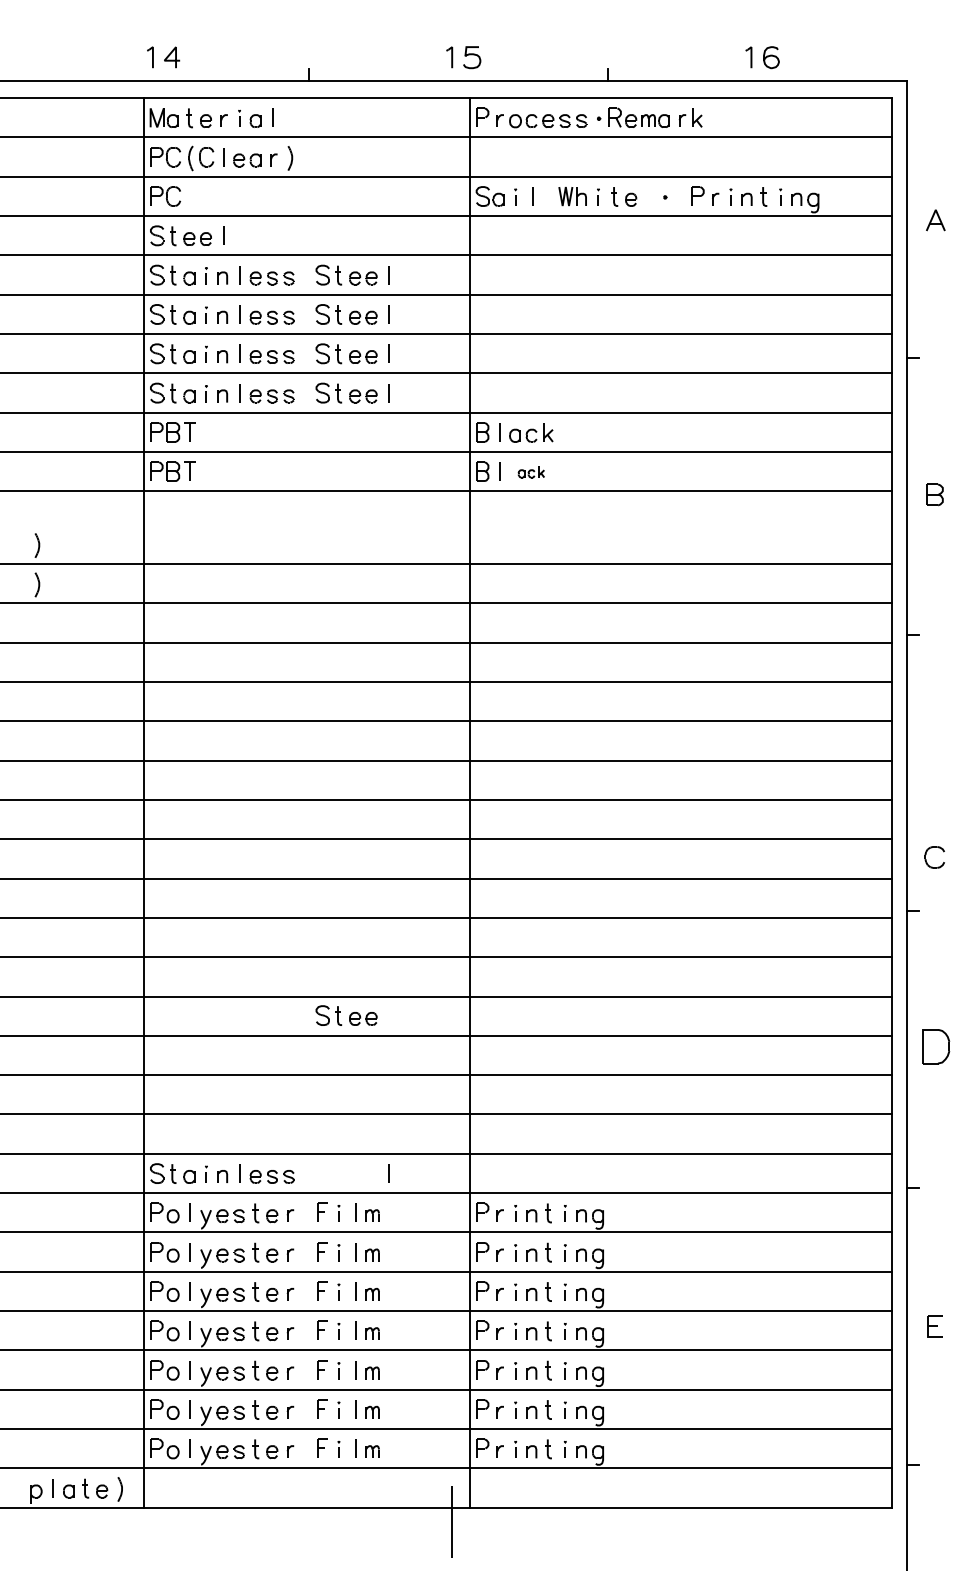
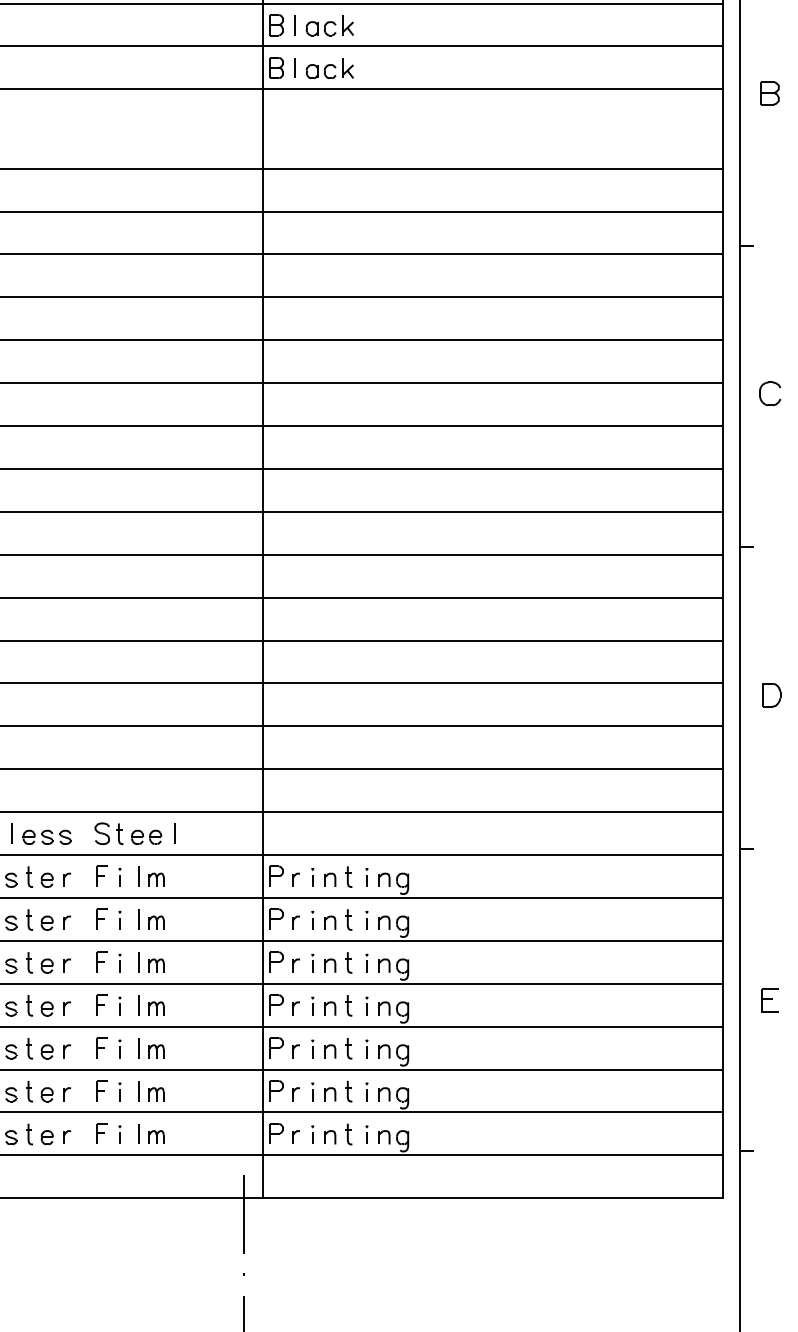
part: (531, 471) -> (330, 67), size x1.67
part: (926, 859) -> (760, 396), moved
part: (346, 1015) -> (128, 833), moved
part: (935, 1046) -> (770, 695), size x0.62

